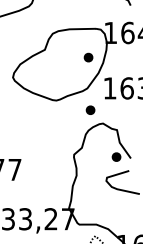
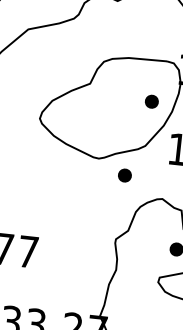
part: (90, 109) -> (124, 174), moved

